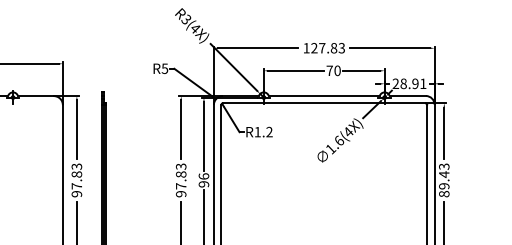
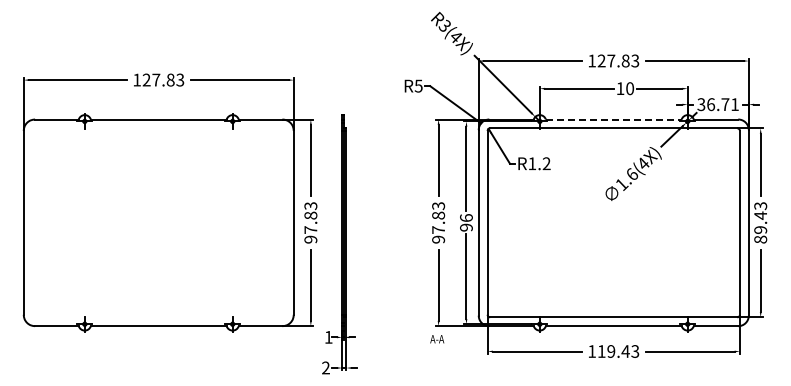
text: (329, 70) -> (620, 88), 70 -> 10
text: (405, 83) -> (713, 104), 28.91 -> 36.71
line: (324, 96) -> (613, 119), solid -> dashed

